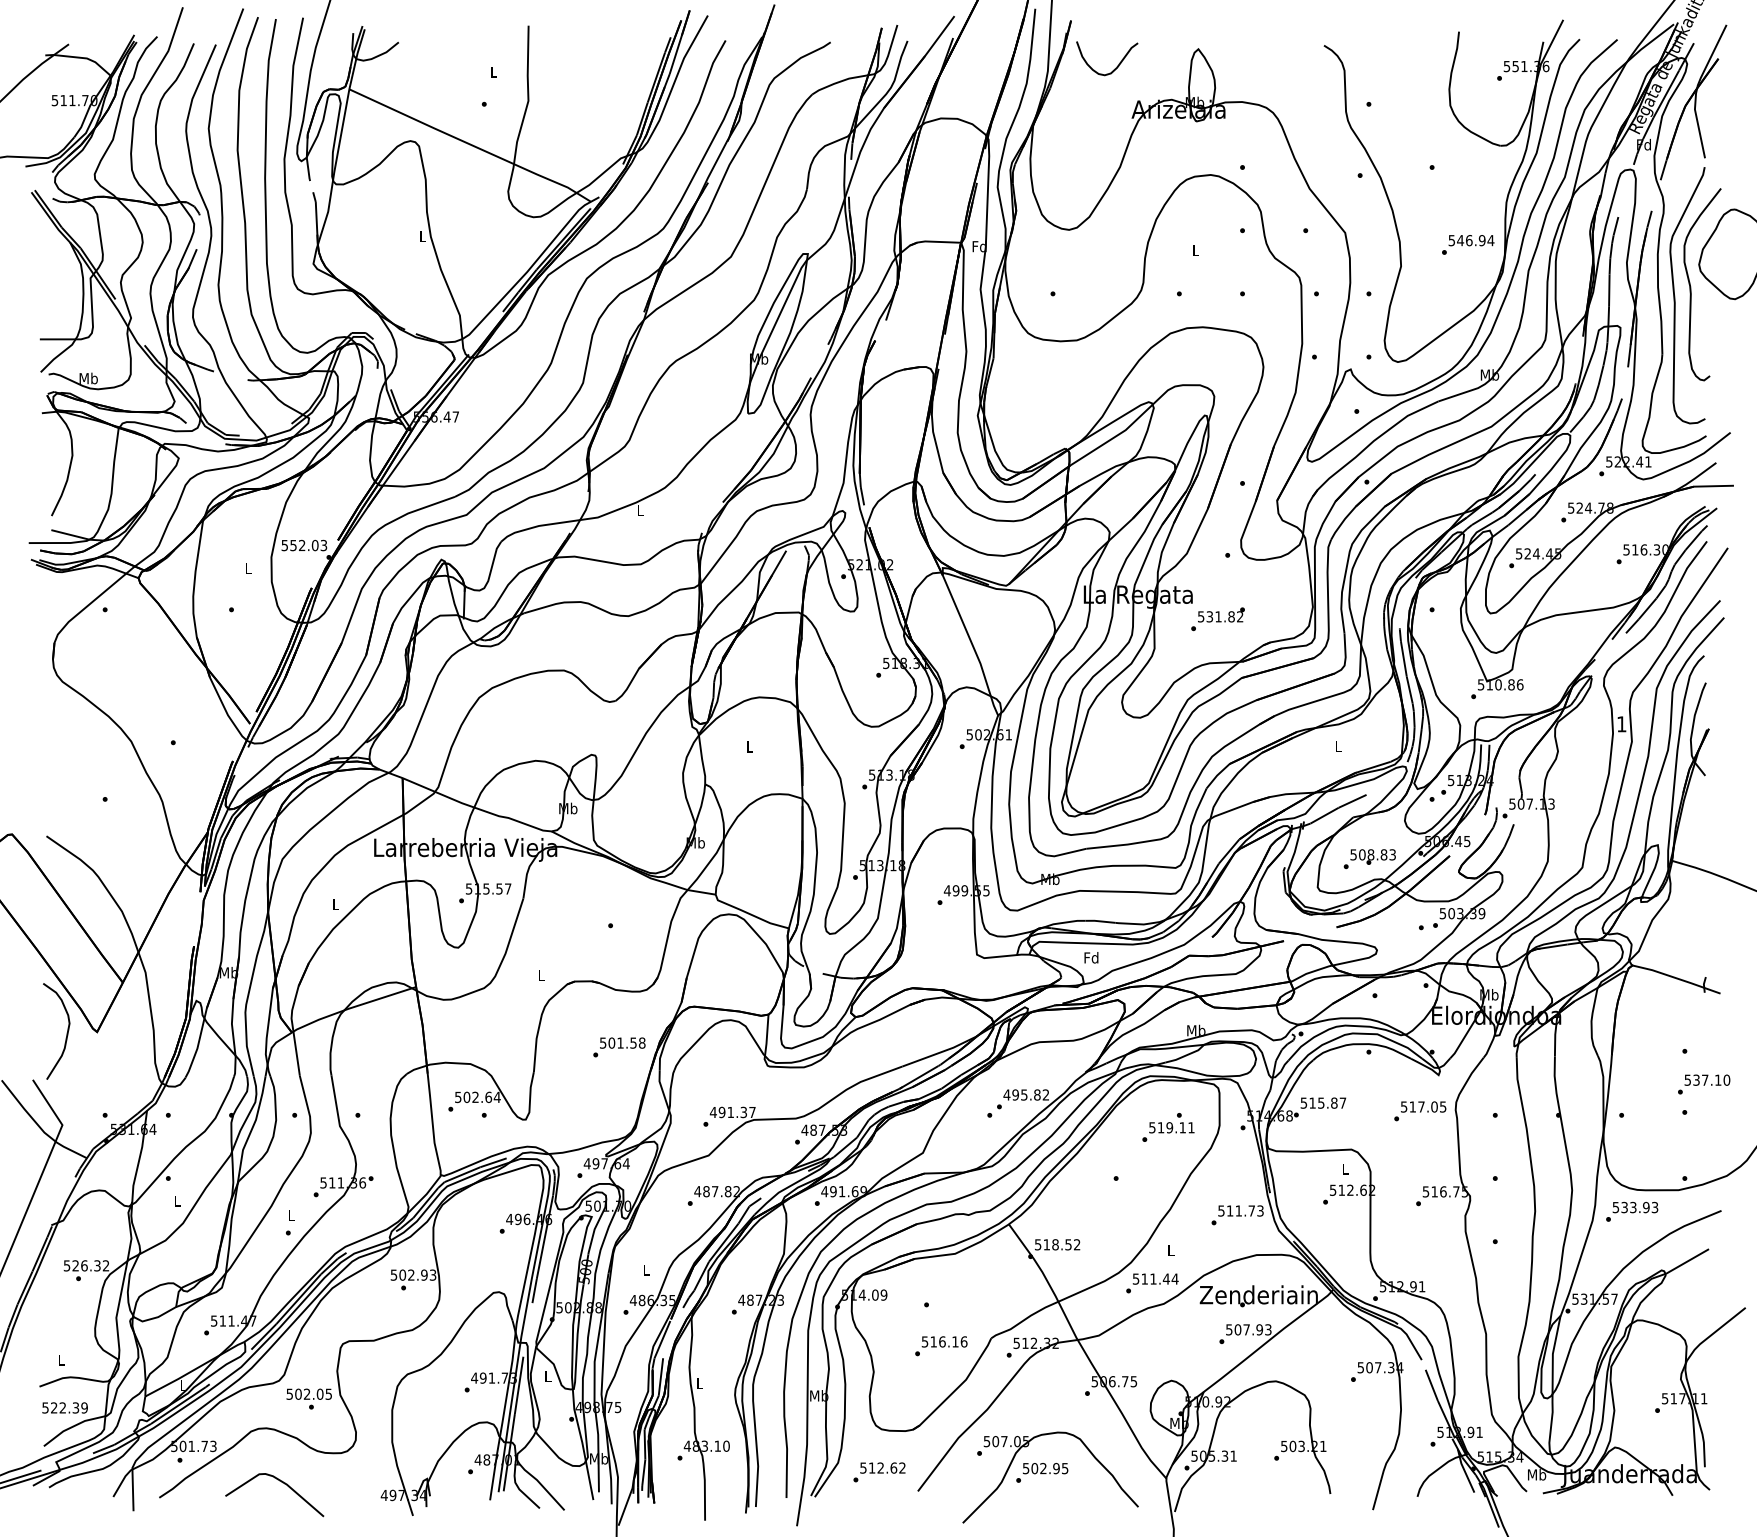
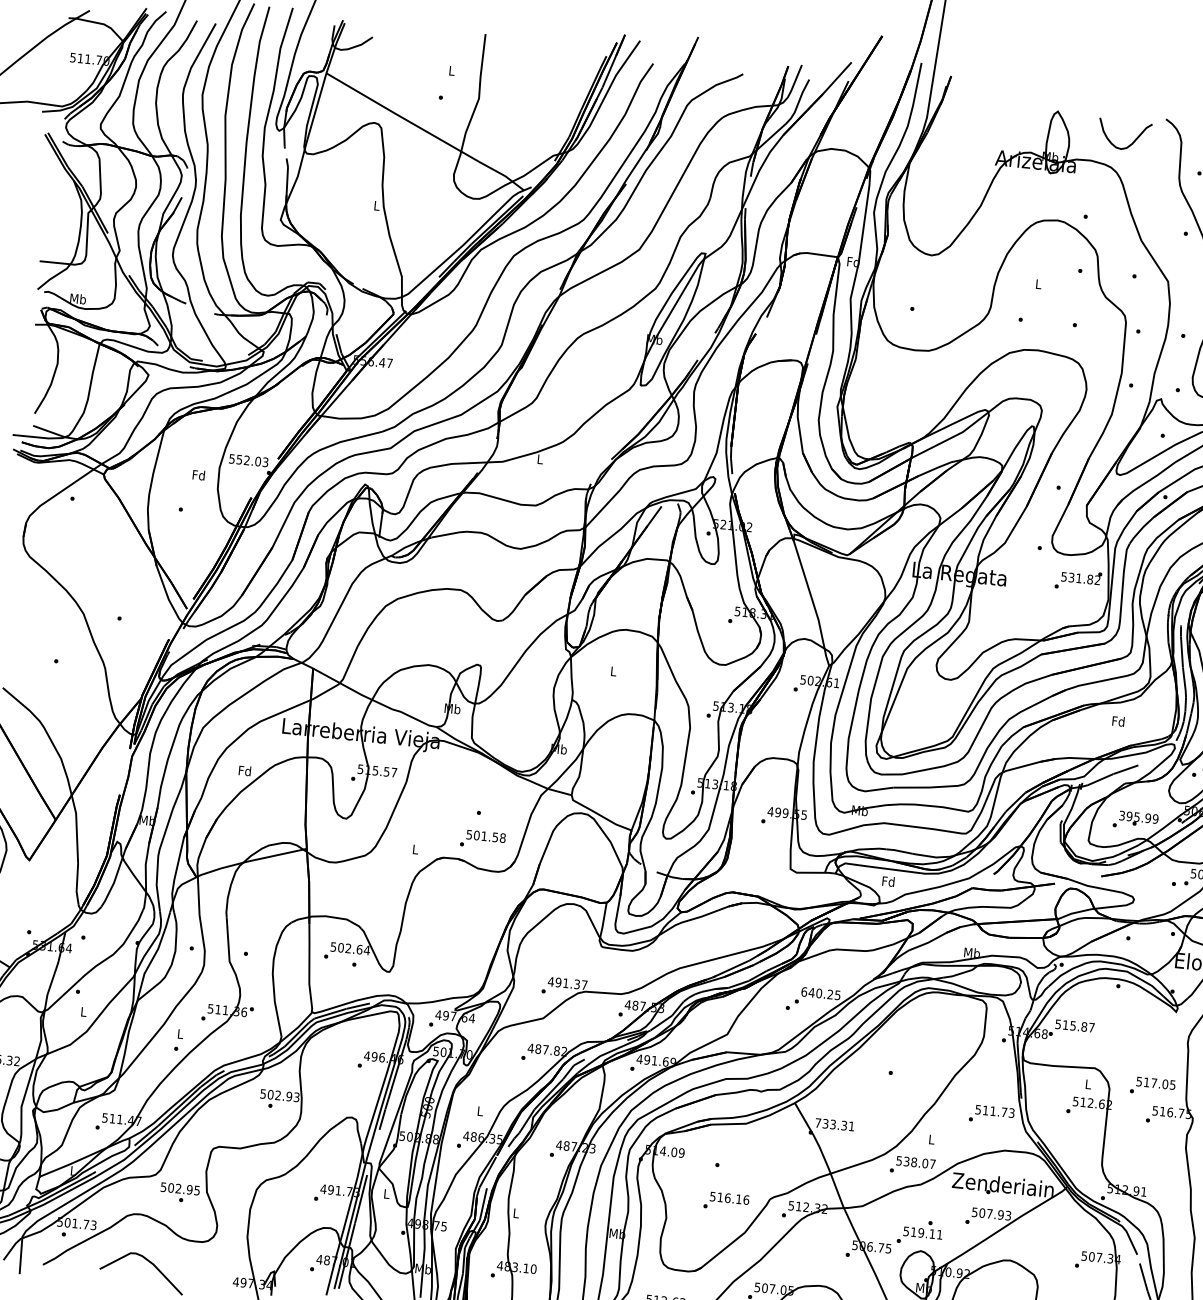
curve: (1116, 66) -> (1132, 142), moved
text: (248, 567) -> (199, 474), L -> Fd
text: (1217, 619) -> (1077, 580), moved
text: (1338, 746) -> (1118, 721), L -> Fd
text: (1373, 854) -> (1139, 817), 508.83 -> 395.99
text: (335, 903) -> (244, 770), L -> Fd
text: (619, 1047) -> (483, 839), moved
text: (1026, 1094) -> (821, 993), 495.82 -> 640.25
text: (1420, 1111) -> (1152, 1086), moved
text: (1168, 1127) -> (920, 1232), moved
text: (1057, 1244) -> (834, 1124), 518.52 -> 733.31
text: (1159, 1278) -> (919, 1162), 511.44 -> 538.07
text: (319, 1394) -> (189, 1189), 502.05 -> 502.95

